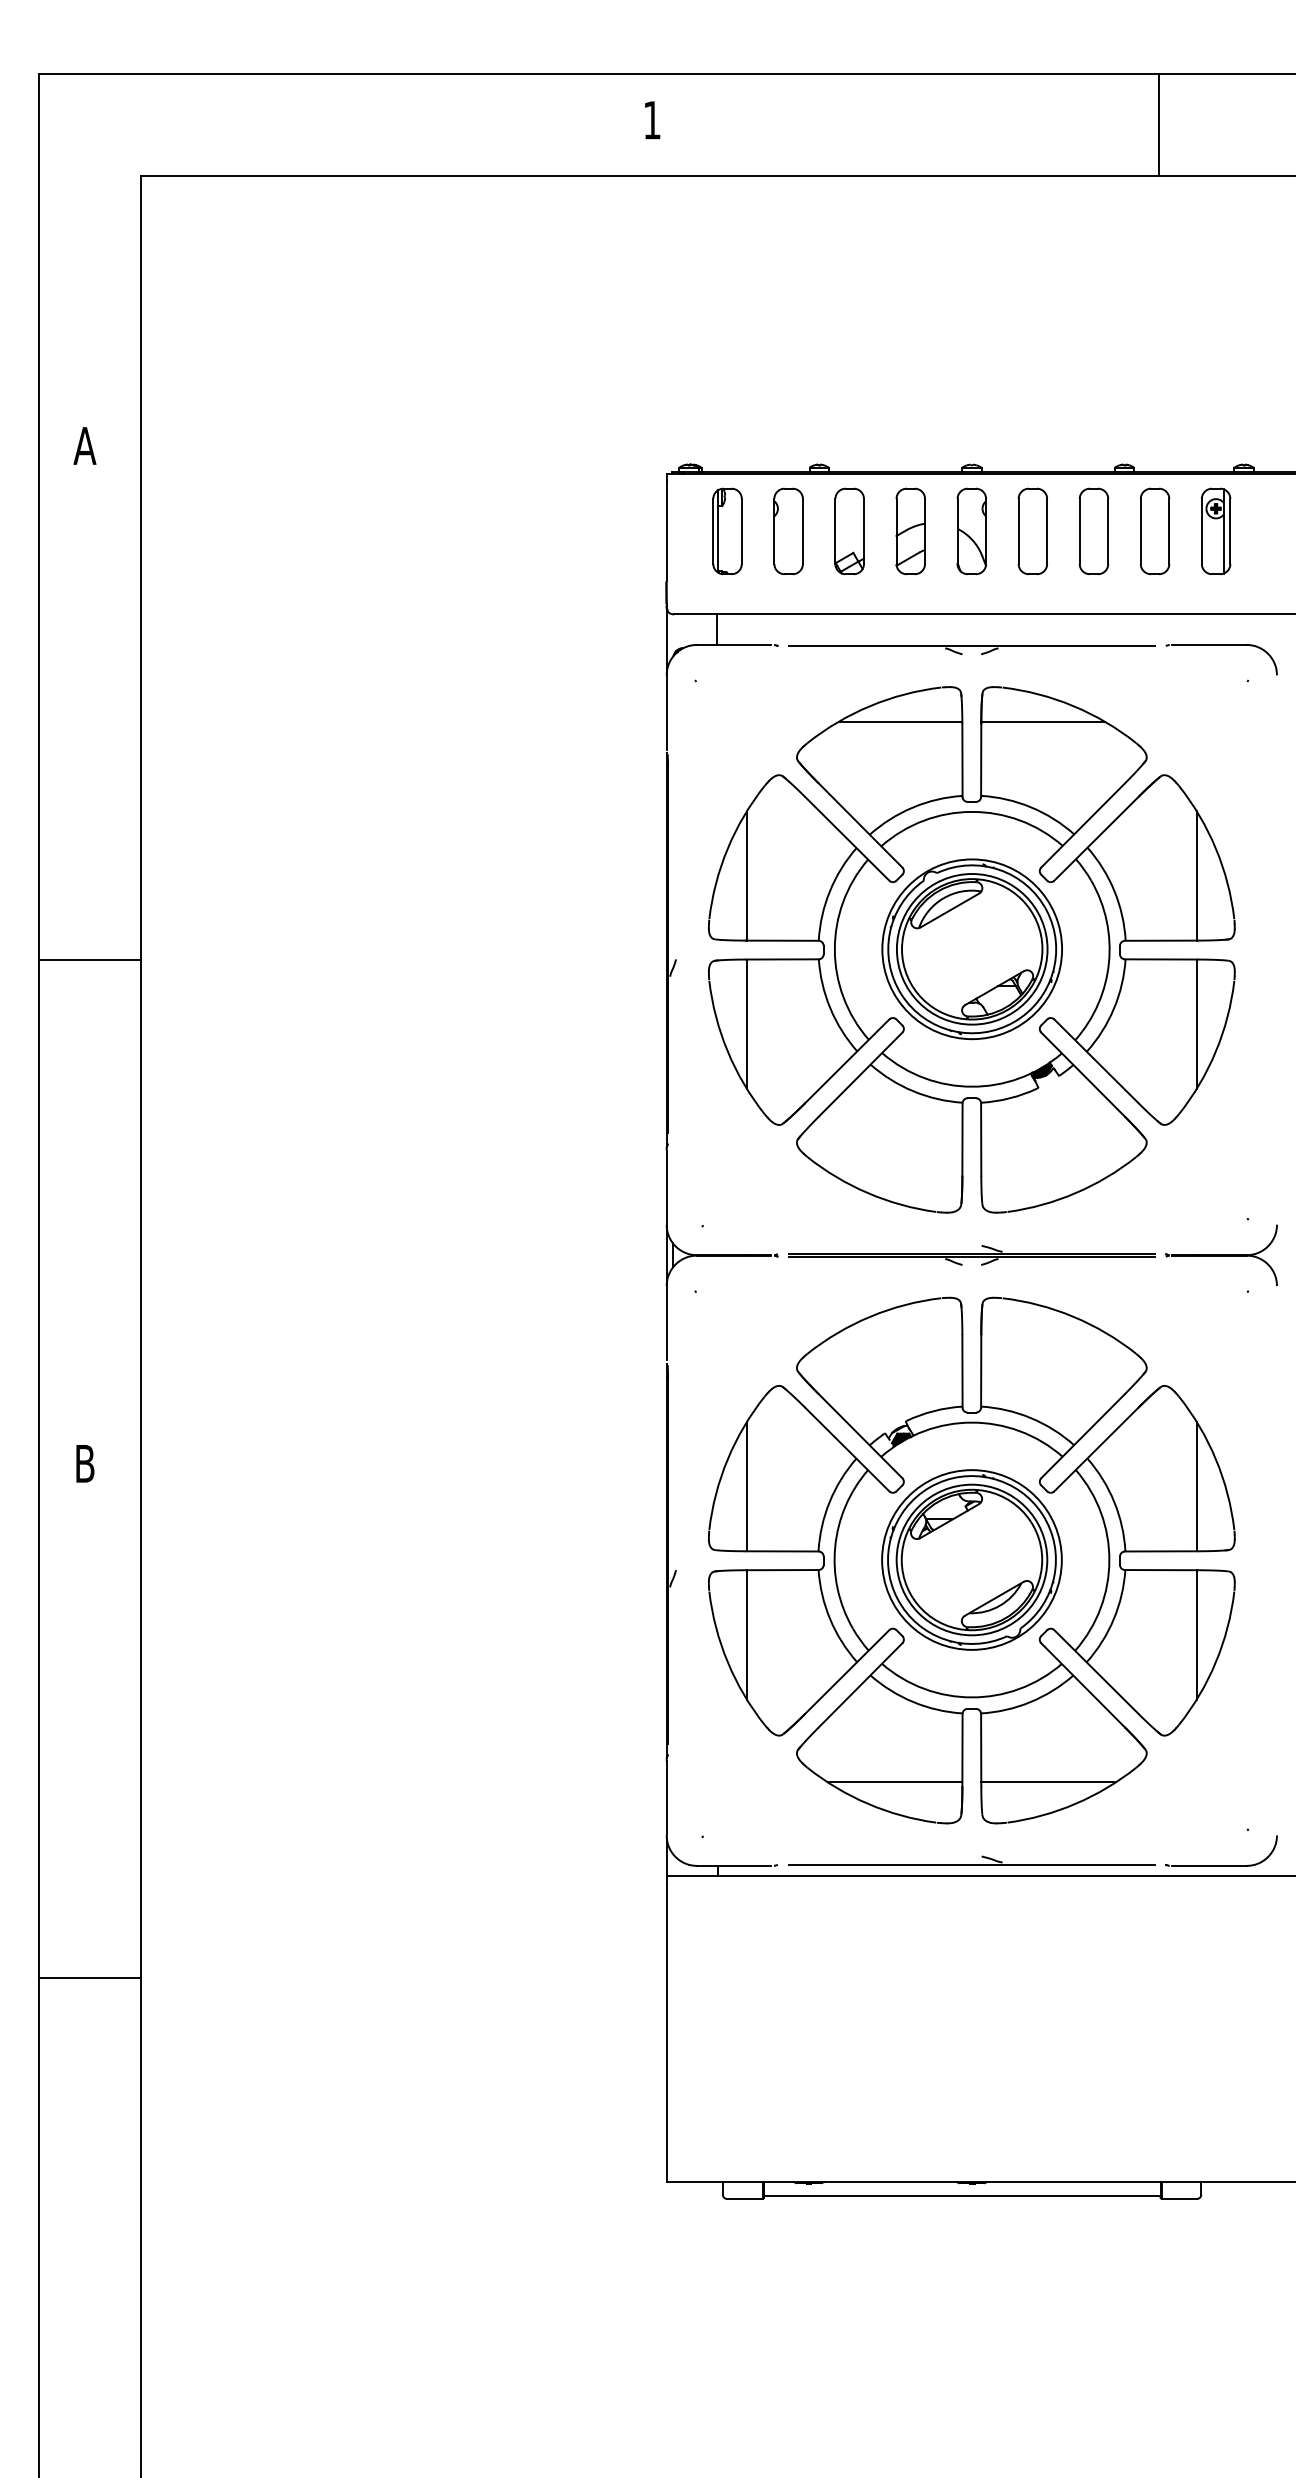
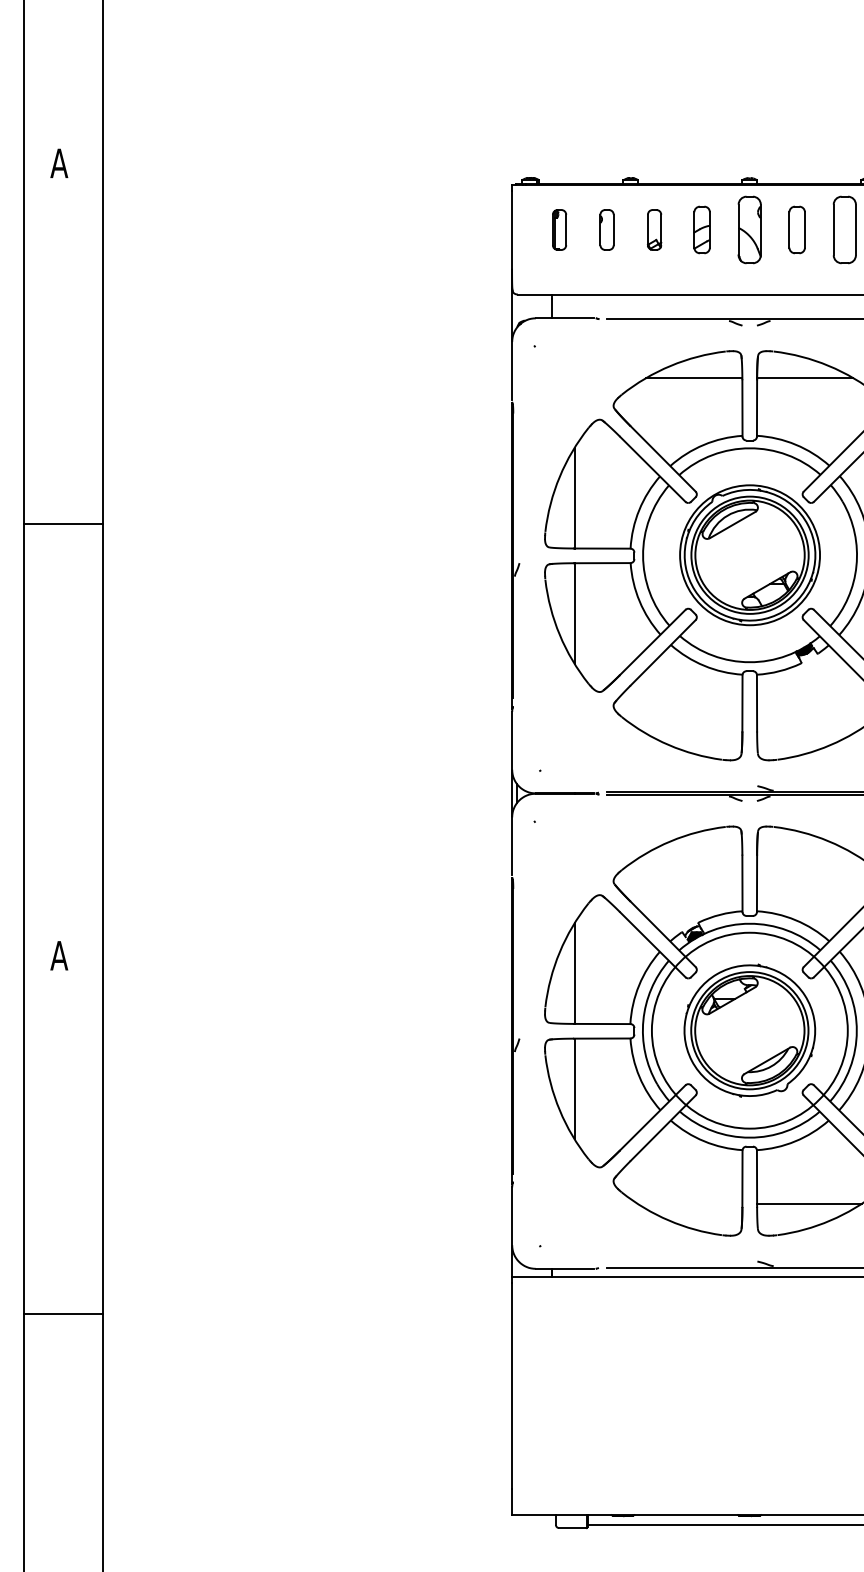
part: (727, 531) -> (559, 230), size x0.6
part: (788, 531) -> (607, 230), size x0.6
part: (849, 531) -> (654, 230), size x0.6
part: (910, 531) -> (701, 230), size x0.7
part: (1032, 531) -> (796, 230), size x0.7
line: (89, 959) -> (62, 523), moved
text: (84, 1463) -> (58, 955), B -> A
circle: (971, 1559) -> (749, 1030), size x1.4
line: (894, 1782) -> (689, 1203), removed
line: (89, 1977) -> (62, 1313), moved

